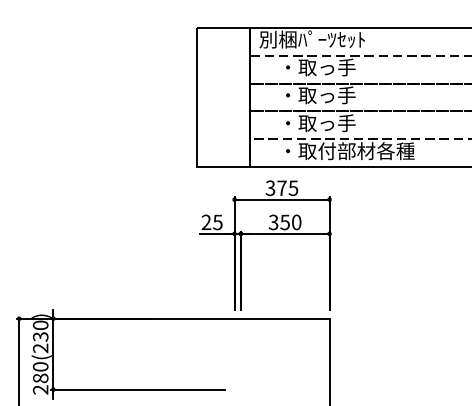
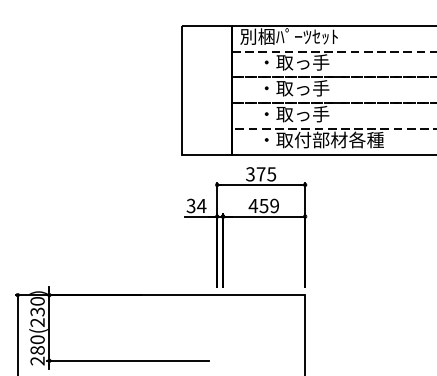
text: (212, 222) -> (196, 206), 25 -> 34
text: (284, 222) -> (263, 206), 350 -> 459

